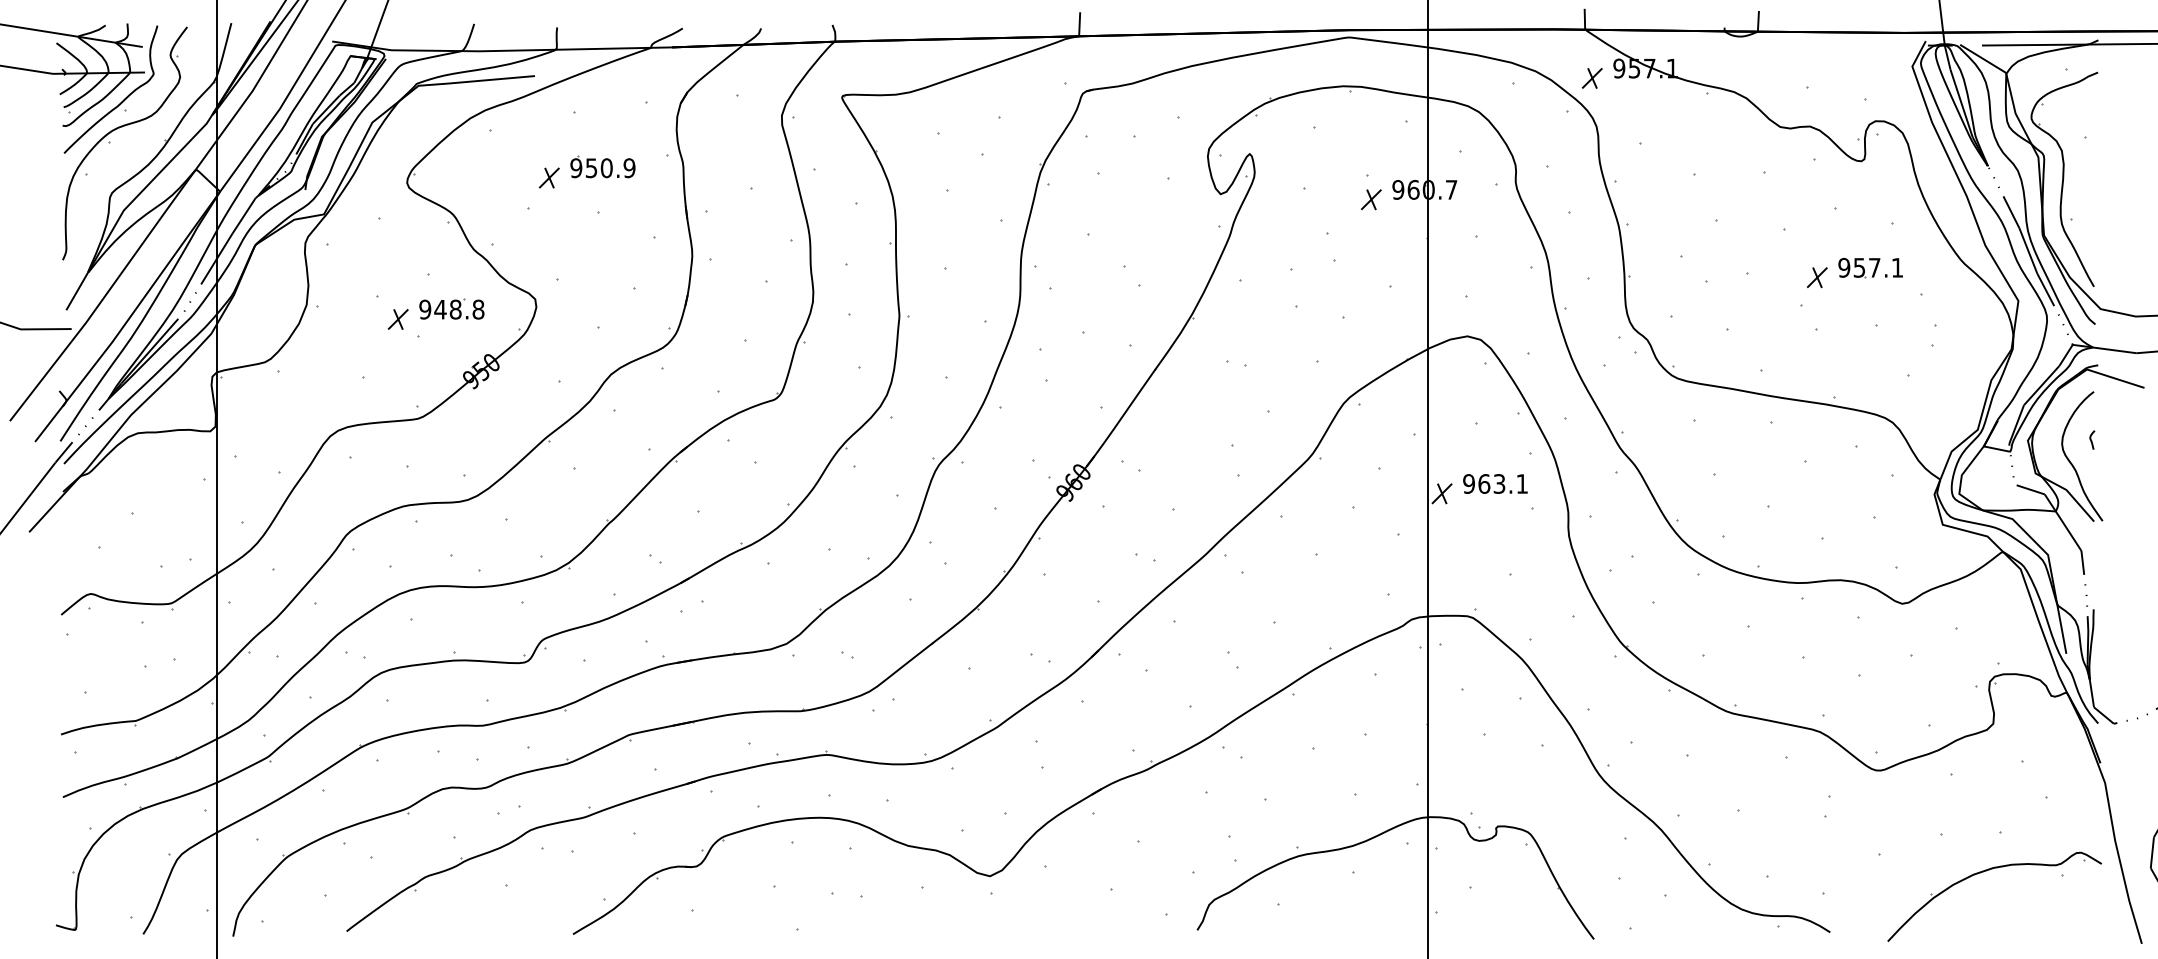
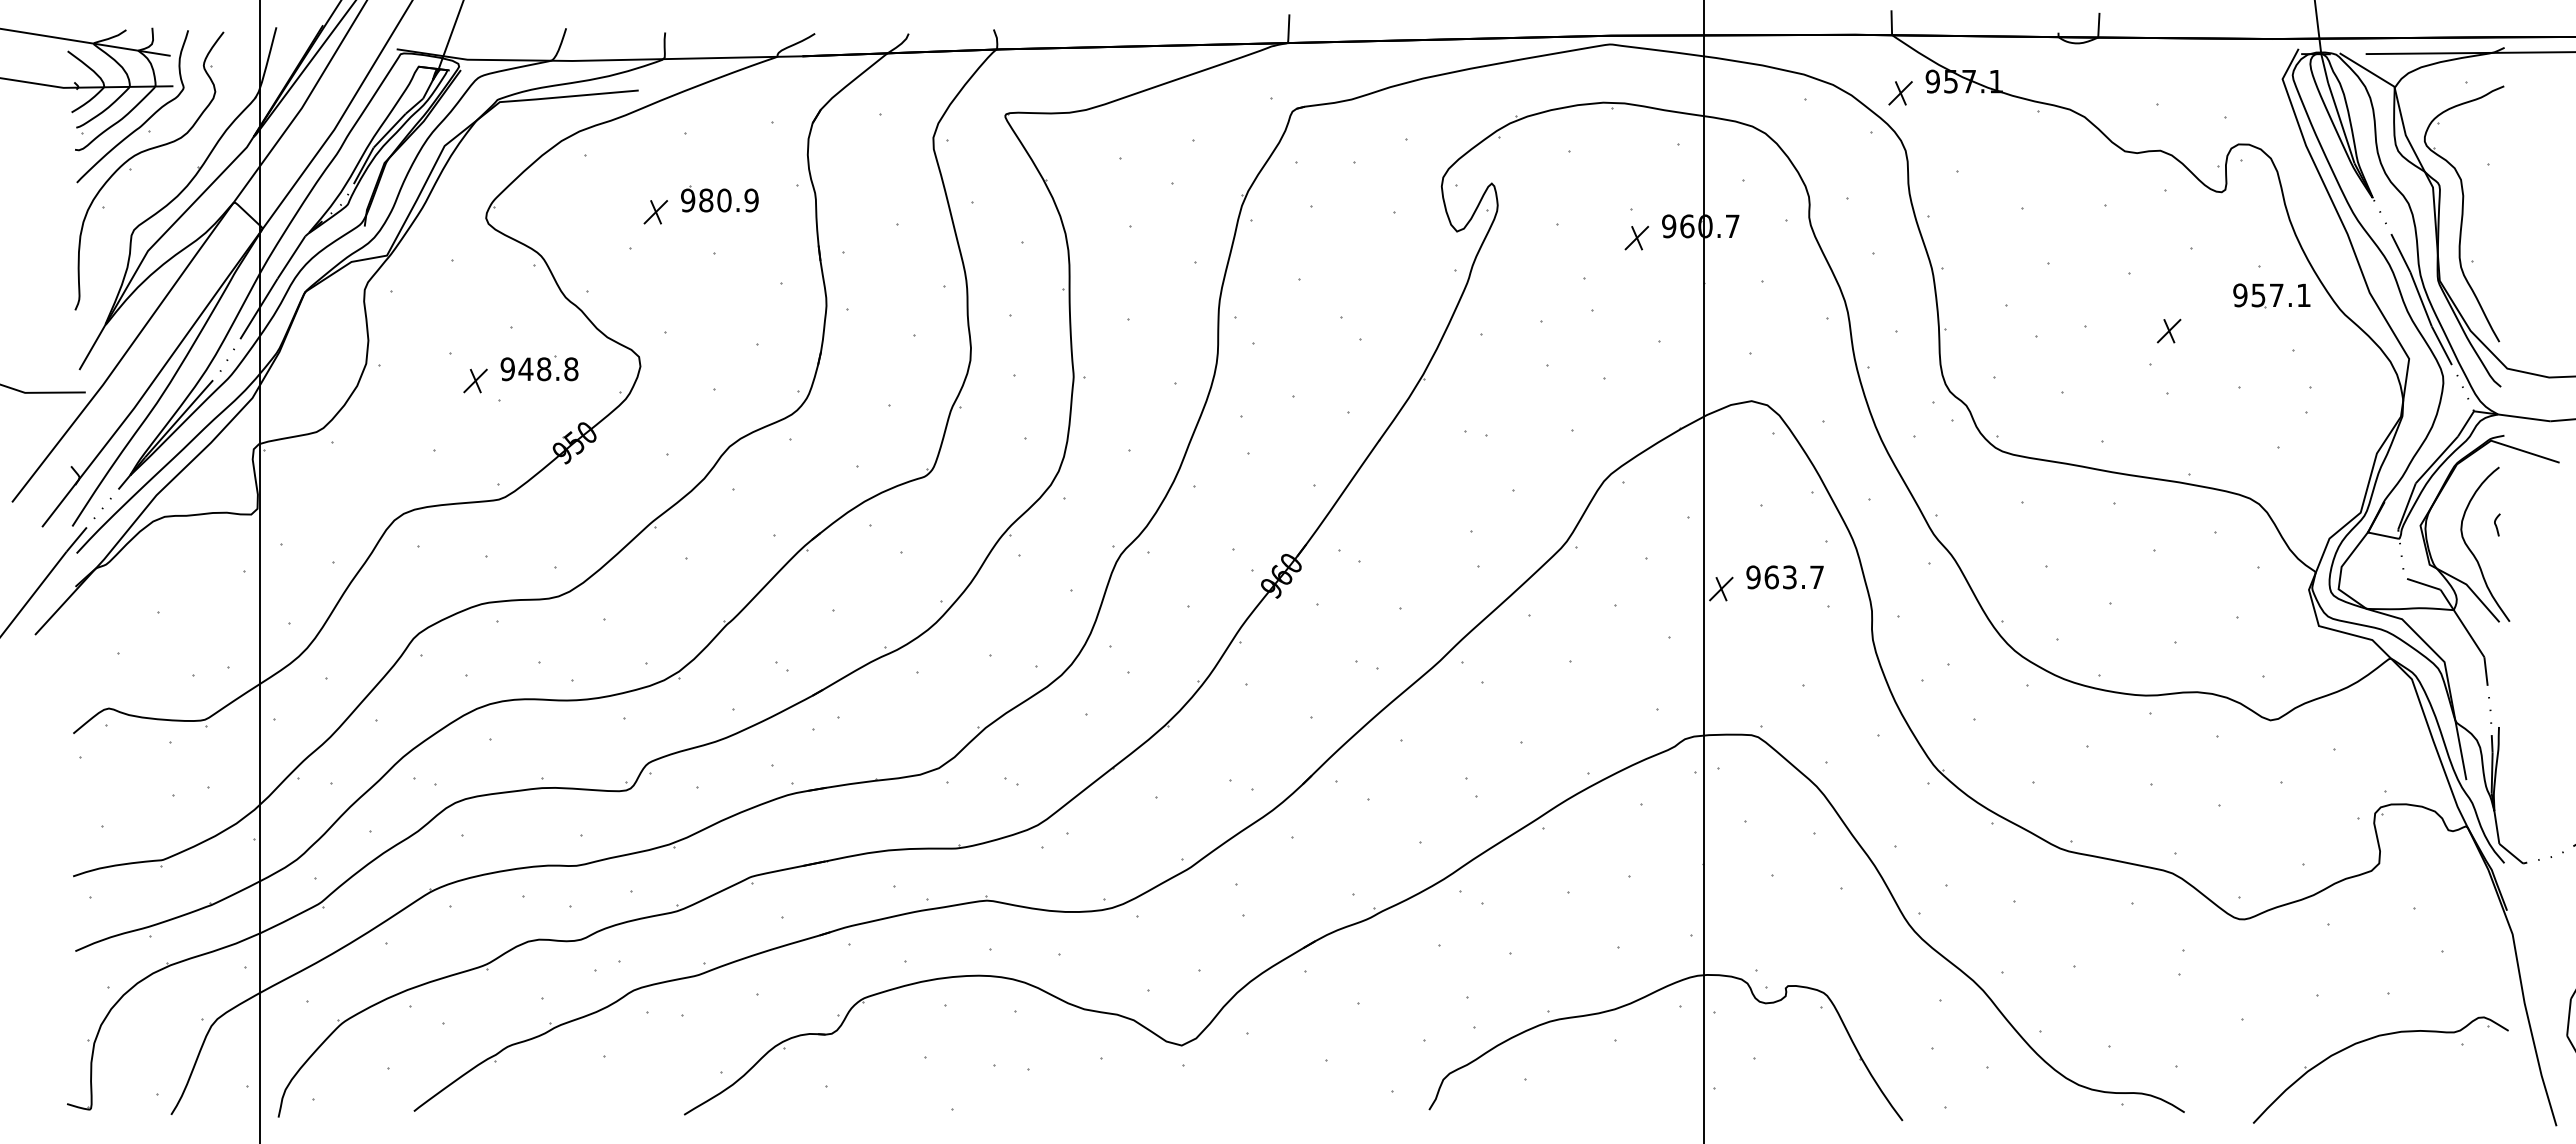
text: (591, 168) -> (706, 200), 950.9 -> 980.9
part: (1870, 267) -> (2271, 295), moved
text: (1521, 483) -> (1816, 576), 963.1 -> 963.7

